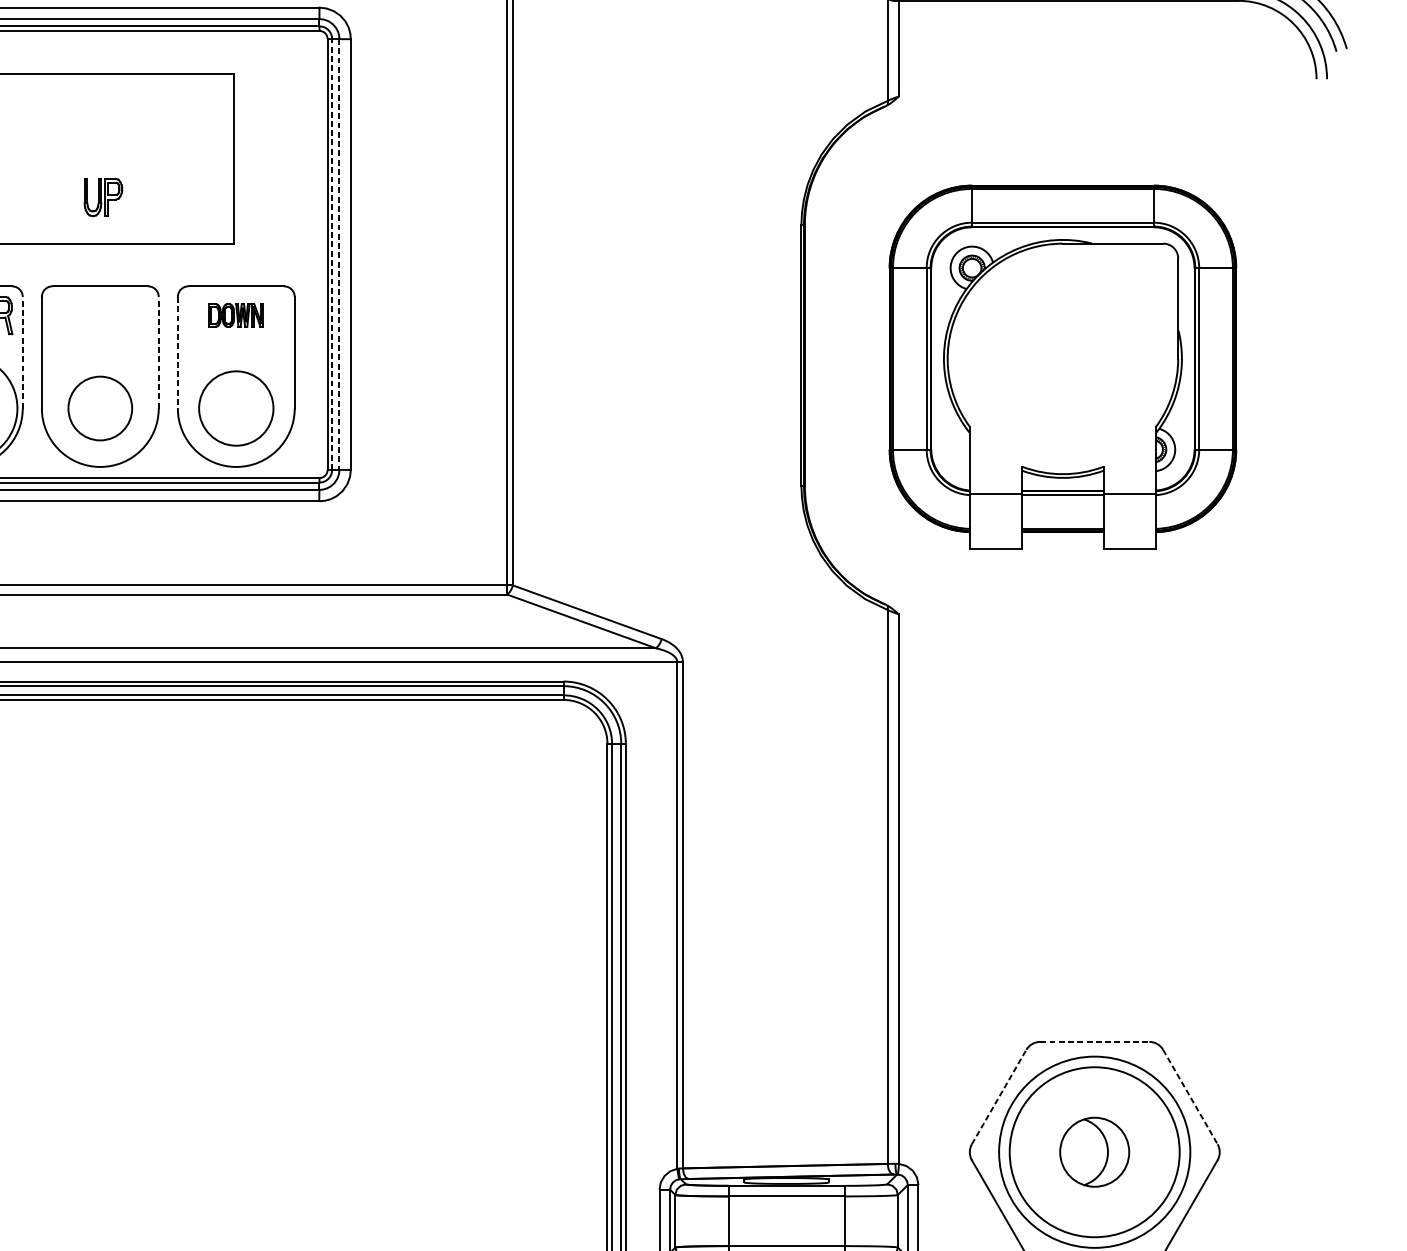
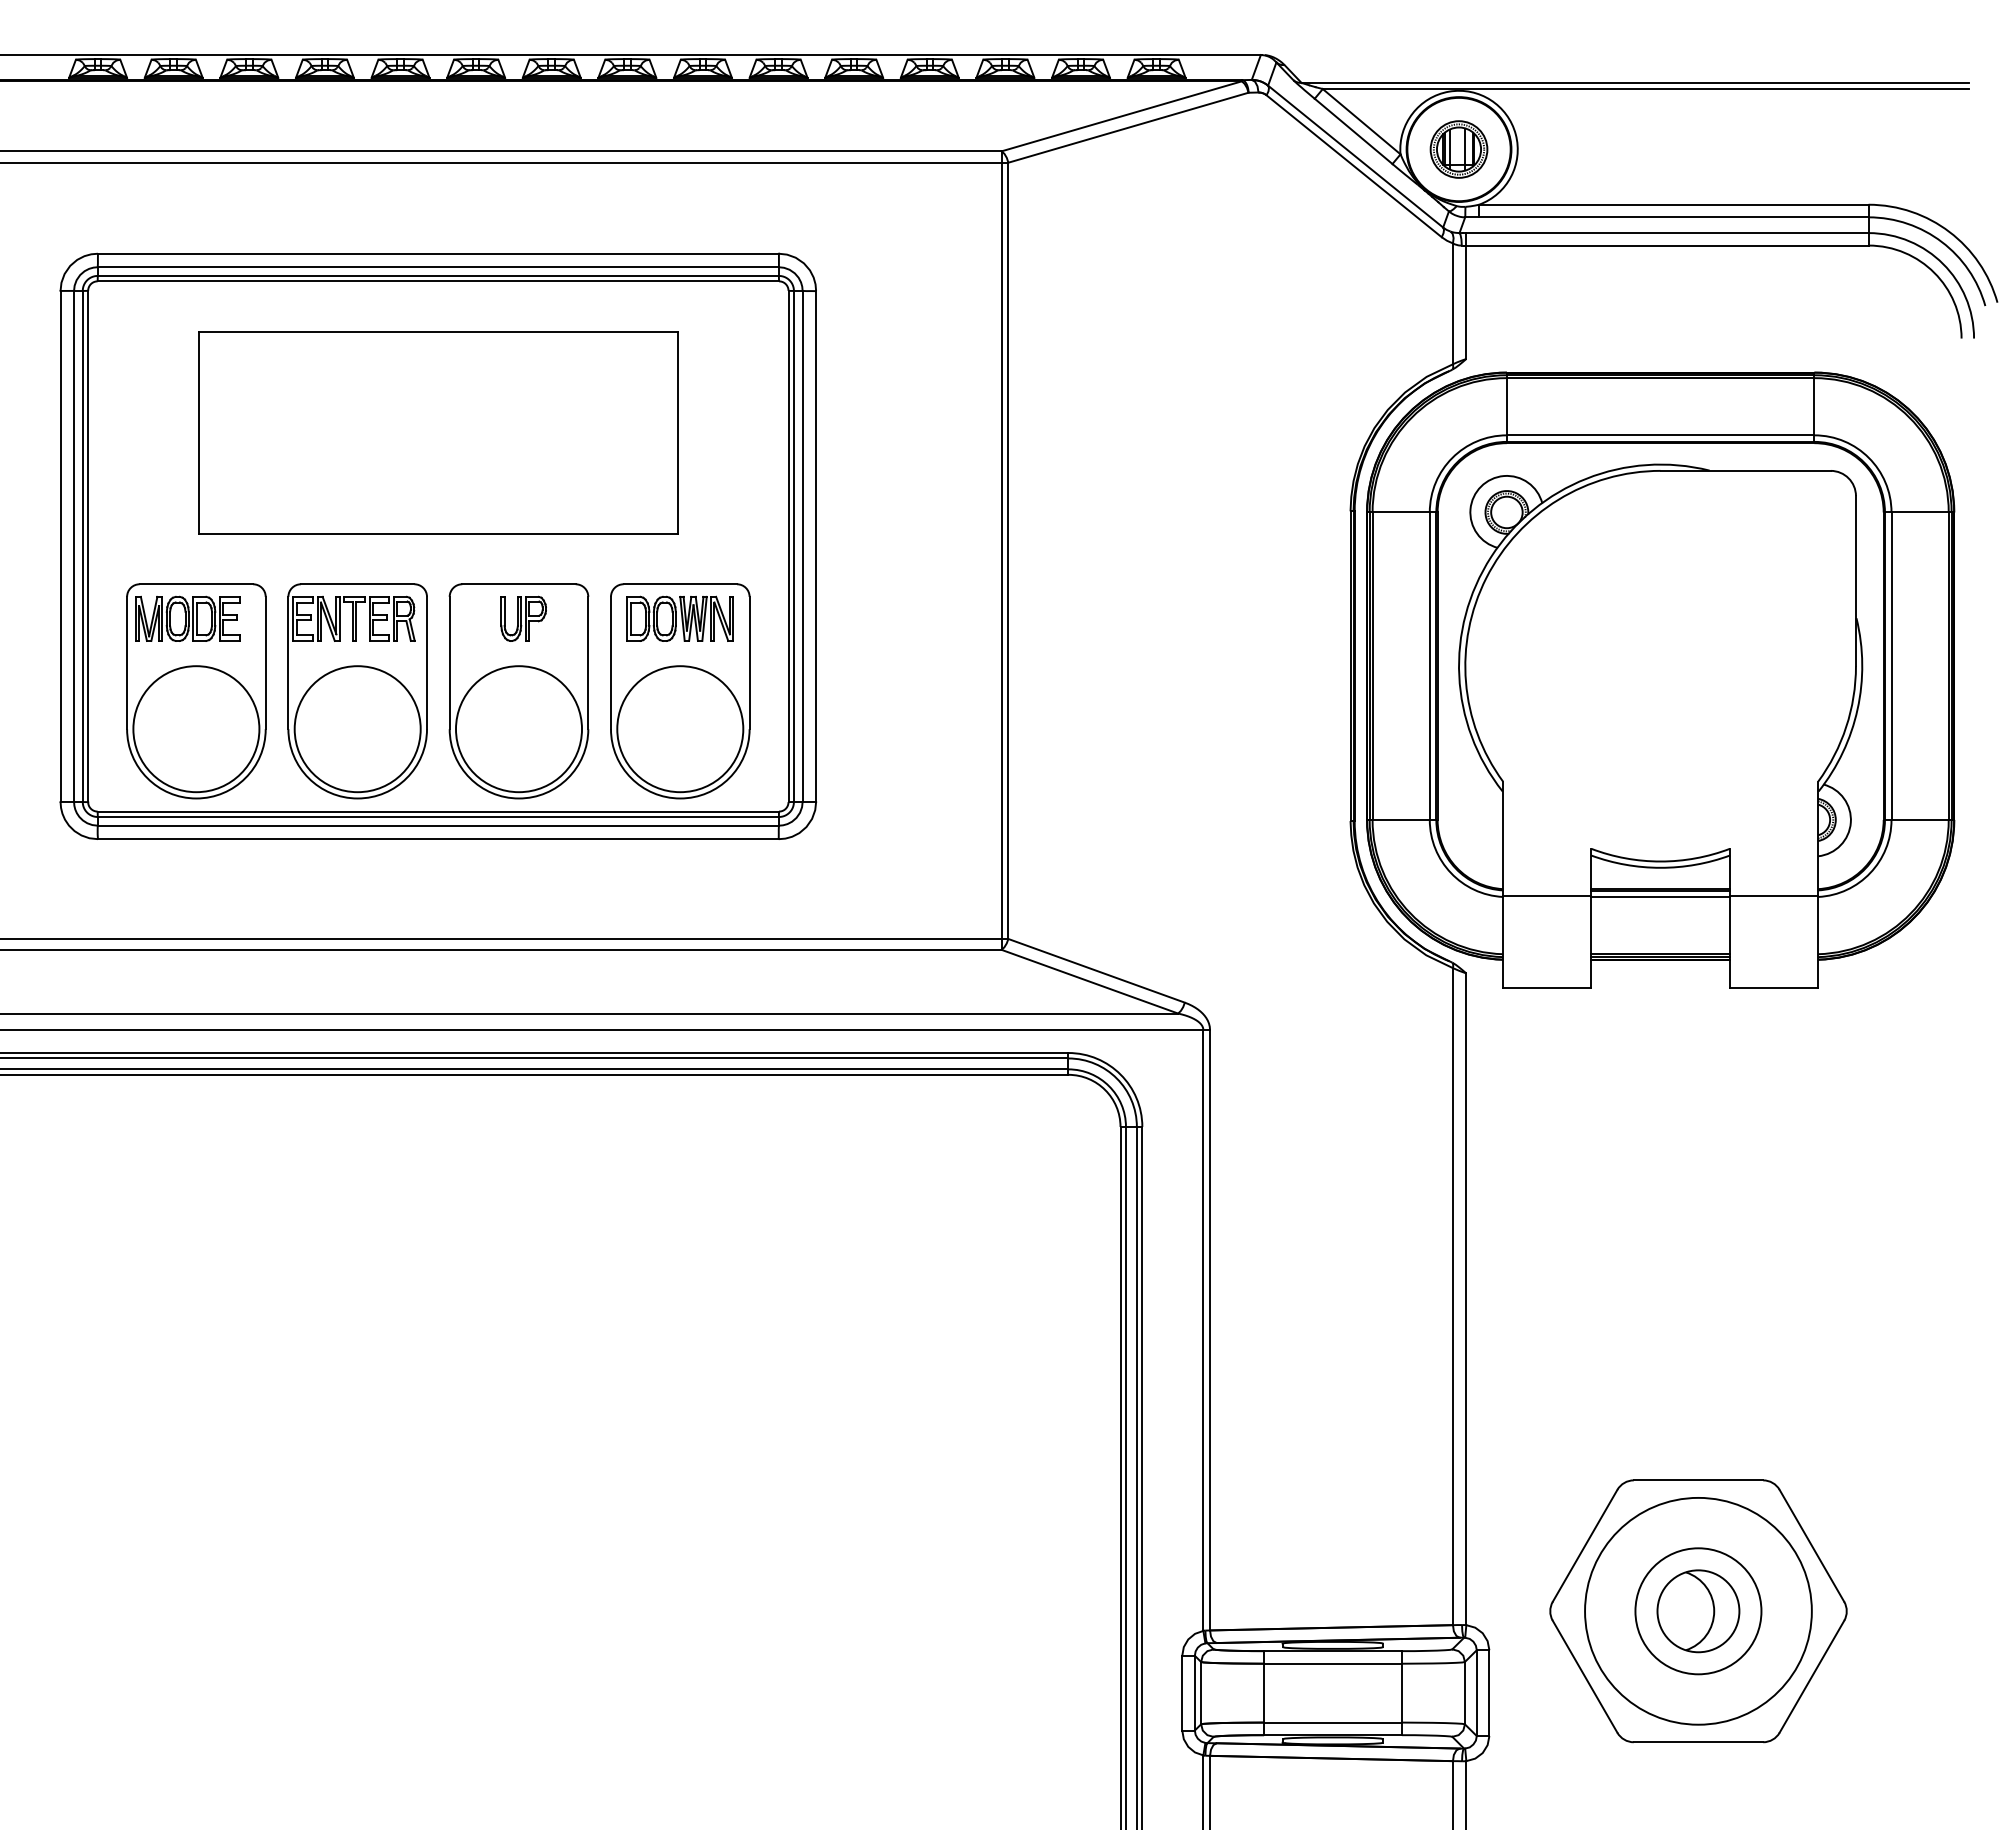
part: (103, 197) -> (523, 618), moved
line: (331, 254) -> (793, 546), dashed -> solid
line: (339, 254) -> (802, 546), dashed -> solid
part: (235, 315) -> (679, 618), size x1.67
line: (23, 352) -> (427, 662), dashed -> solid
line: (158, 352) -> (588, 662), dashed -> solid
line: (177, 353) -> (610, 663), dashed -> solid
part: (1062, 366) -> (1660, 679), size x1.43
circle: (100, 408) -> (519, 729), size x1.67
circle: (236, 408) -> (680, 729), size x1.43
line: (1094, 1041) -> (1698, 1480), dashed -> solid
line: (999, 1096) -> (1585, 1545), dashed -> solid
line: (1190, 1096) -> (1811, 1545), dashed -> solid
circle: (1094, 1152) -> (1698, 1611), size x0.62

